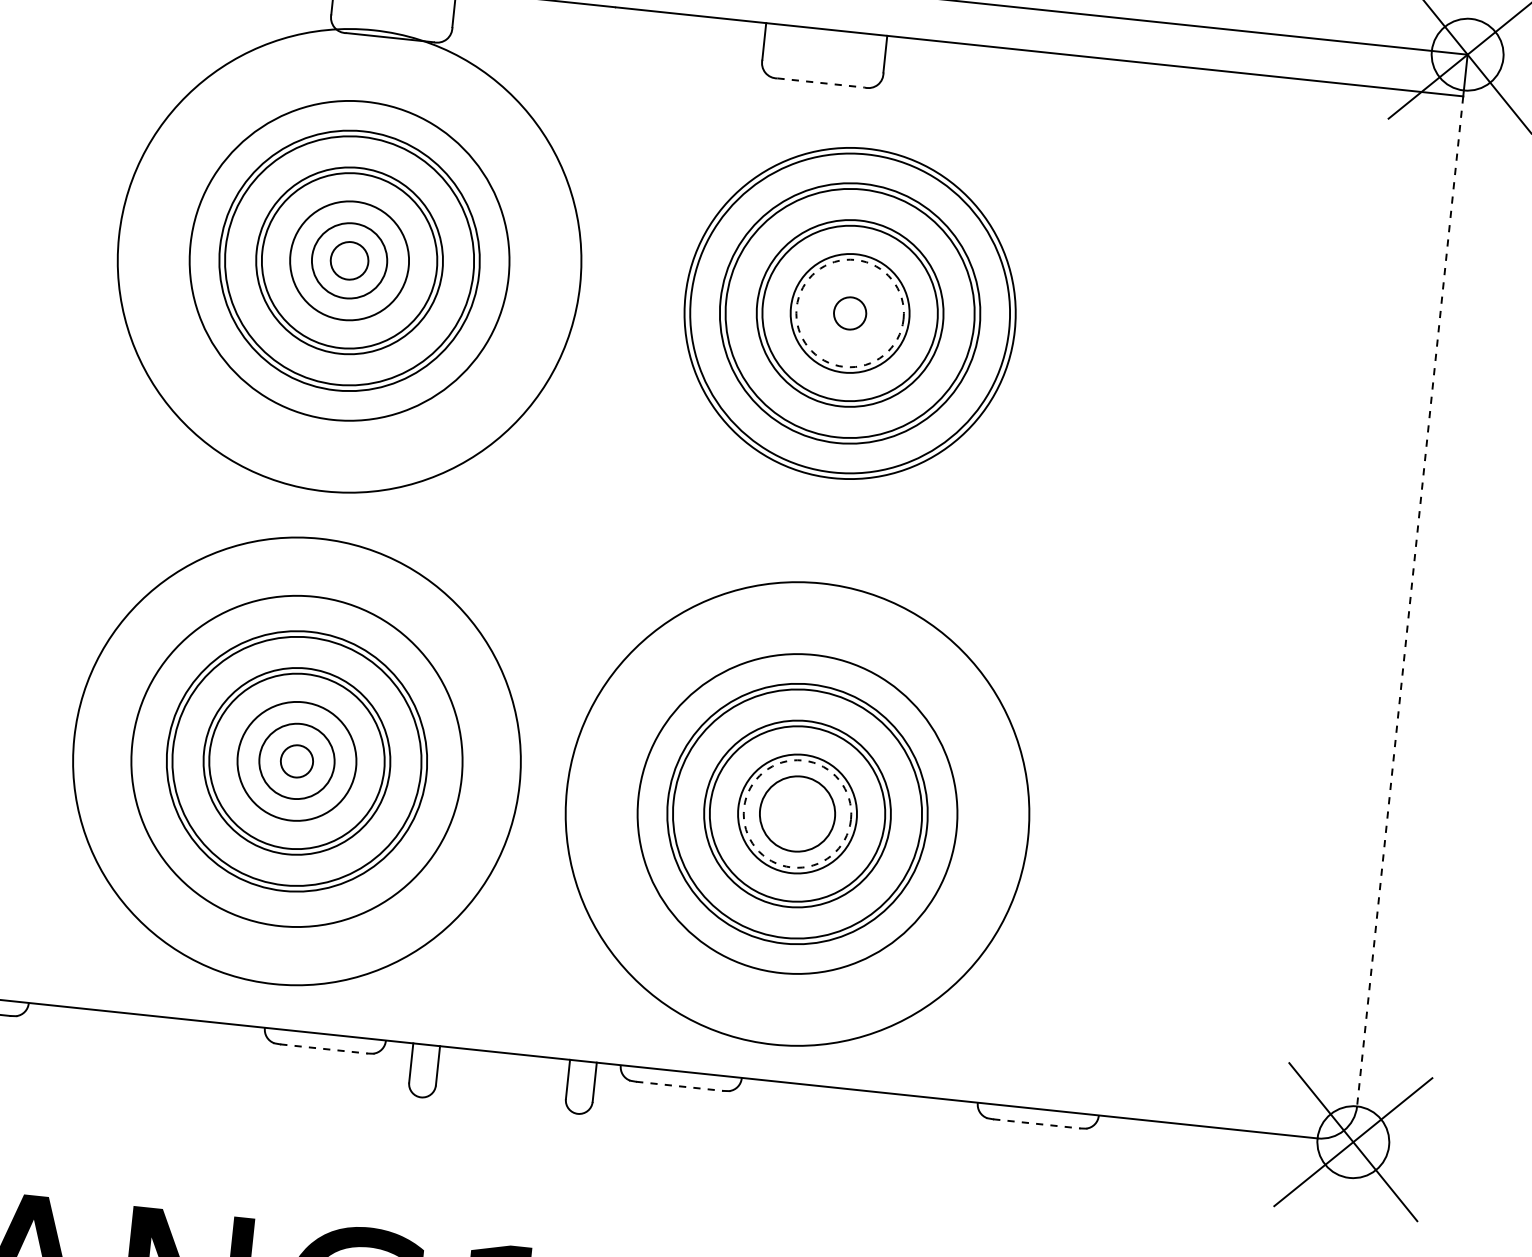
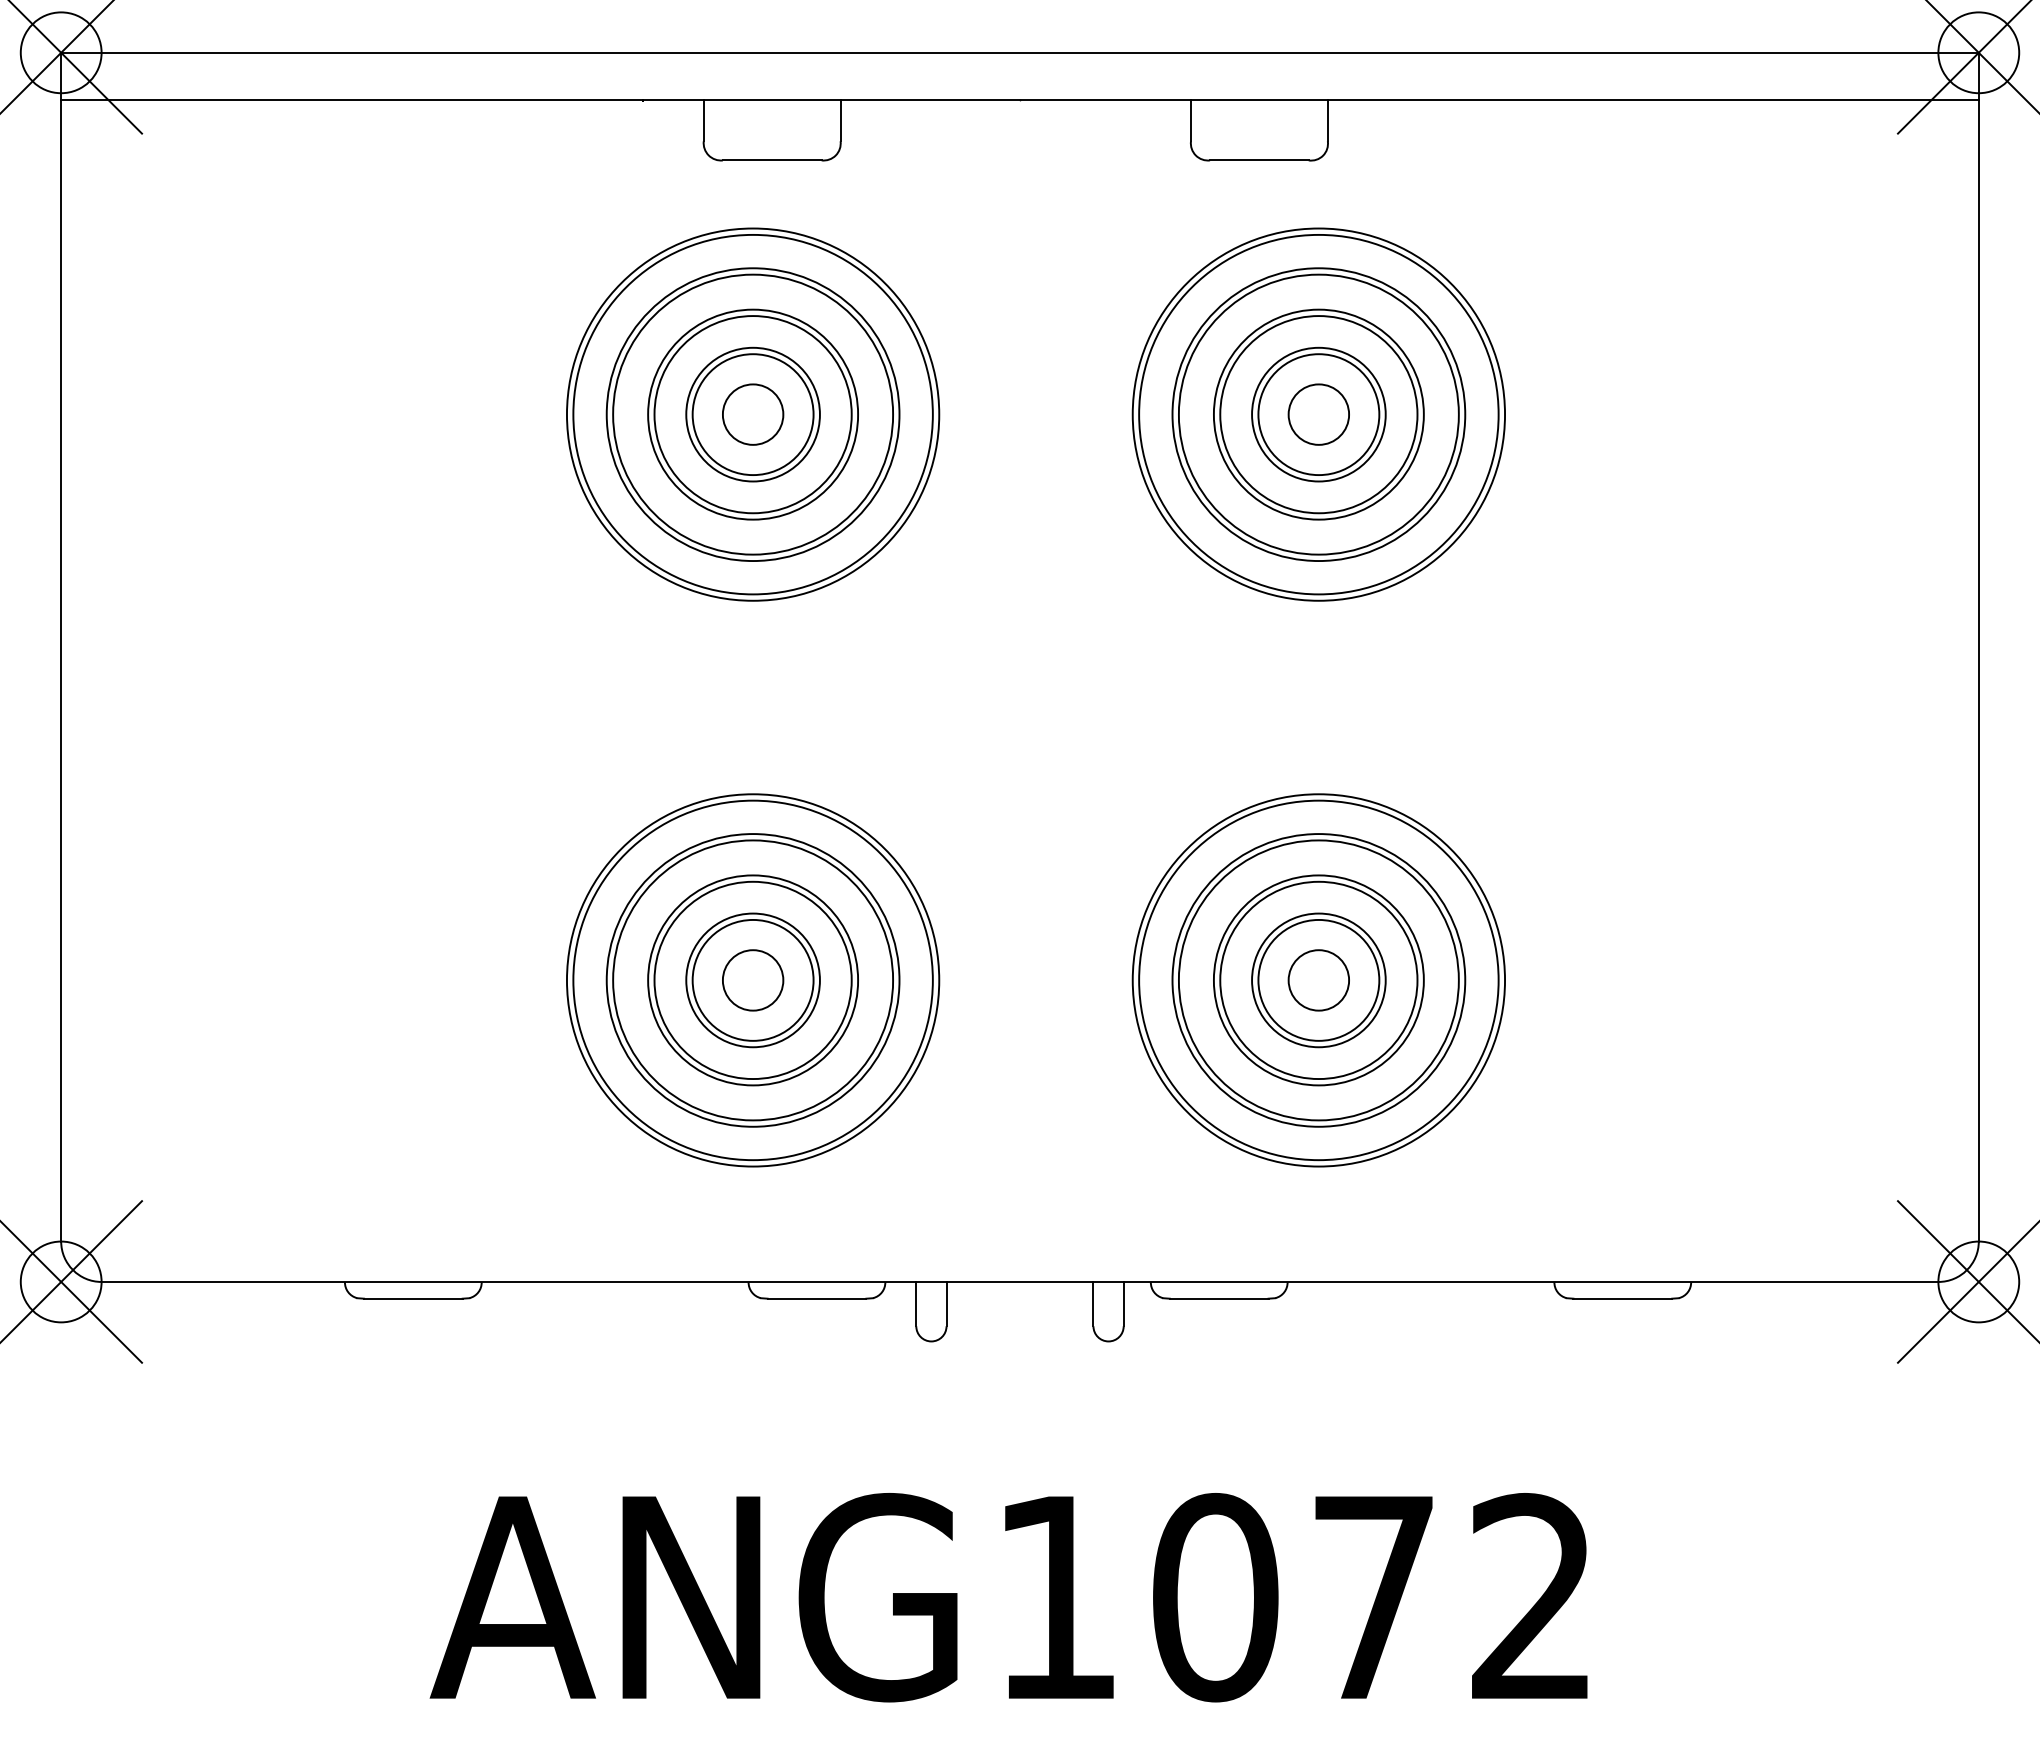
line: (821, 83) -> (1259, 160), dashed -> solid
circle: (349, 260) -> (752, 414), size x0.71
circle: (349, 260) -> (752, 414), size x1.43
circle: (349, 260) -> (752, 414), size x1.43
circle: (849, 313) -> (1318, 414), dashed -> solid
circle: (849, 313) -> (1318, 414), size x1.67
line: (1409, 601) -> (1978, 670), dashed -> solid
circle: (296, 760) -> (752, 979), size x1.43
circle: (296, 761) -> (752, 980), size x0.71
circle: (296, 761) -> (752, 980), size x1.67
circle: (797, 813) -> (1318, 979), dashed -> solid
circle: (797, 814) -> (1318, 980), size x0.71
circle: (797, 814) -> (1318, 980), size x0.71
line: (324, 1048) -> (817, 1298), dashed -> solid
line: (680, 1086) -> (1219, 1298), dashed -> solid
line: (1037, 1123) -> (1623, 1298), dashed -> solid

